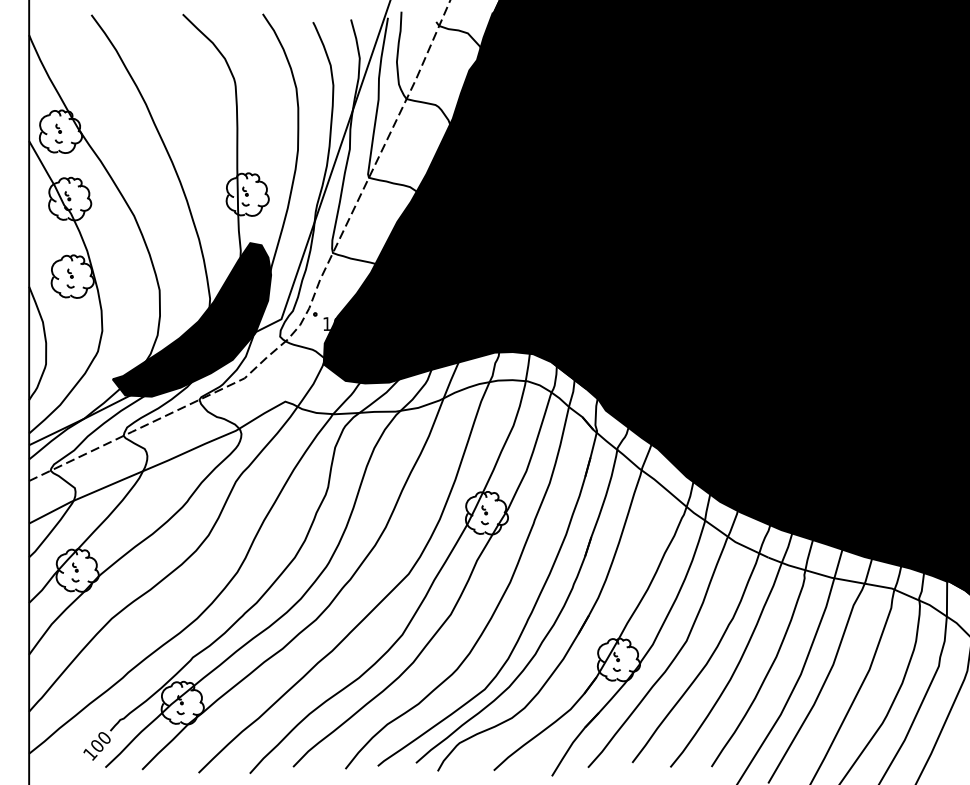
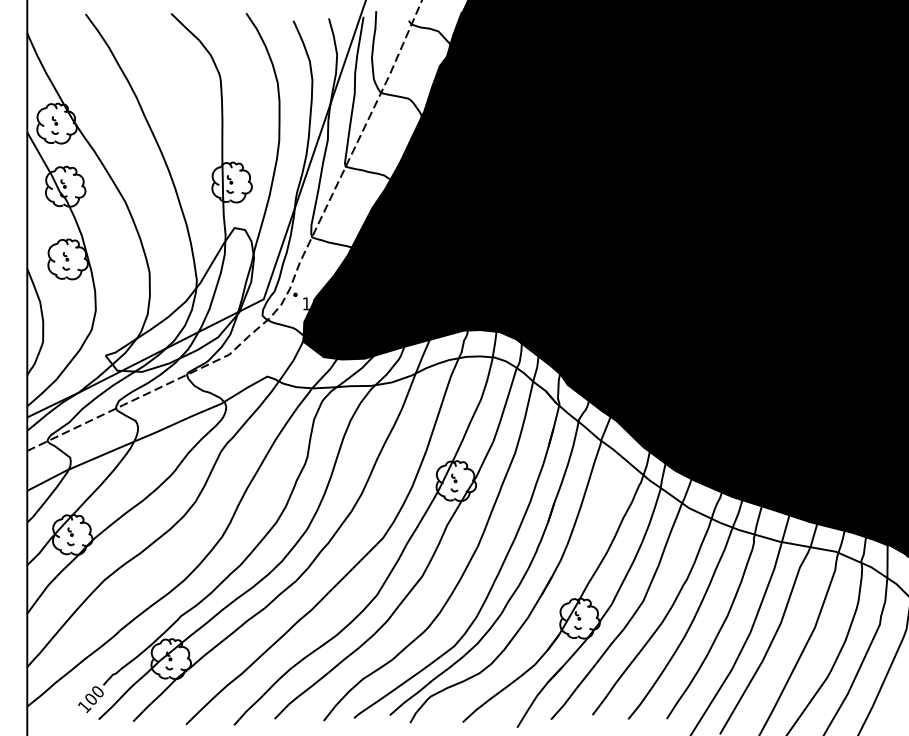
fill: (191, 319) -> (179, 299), removed

